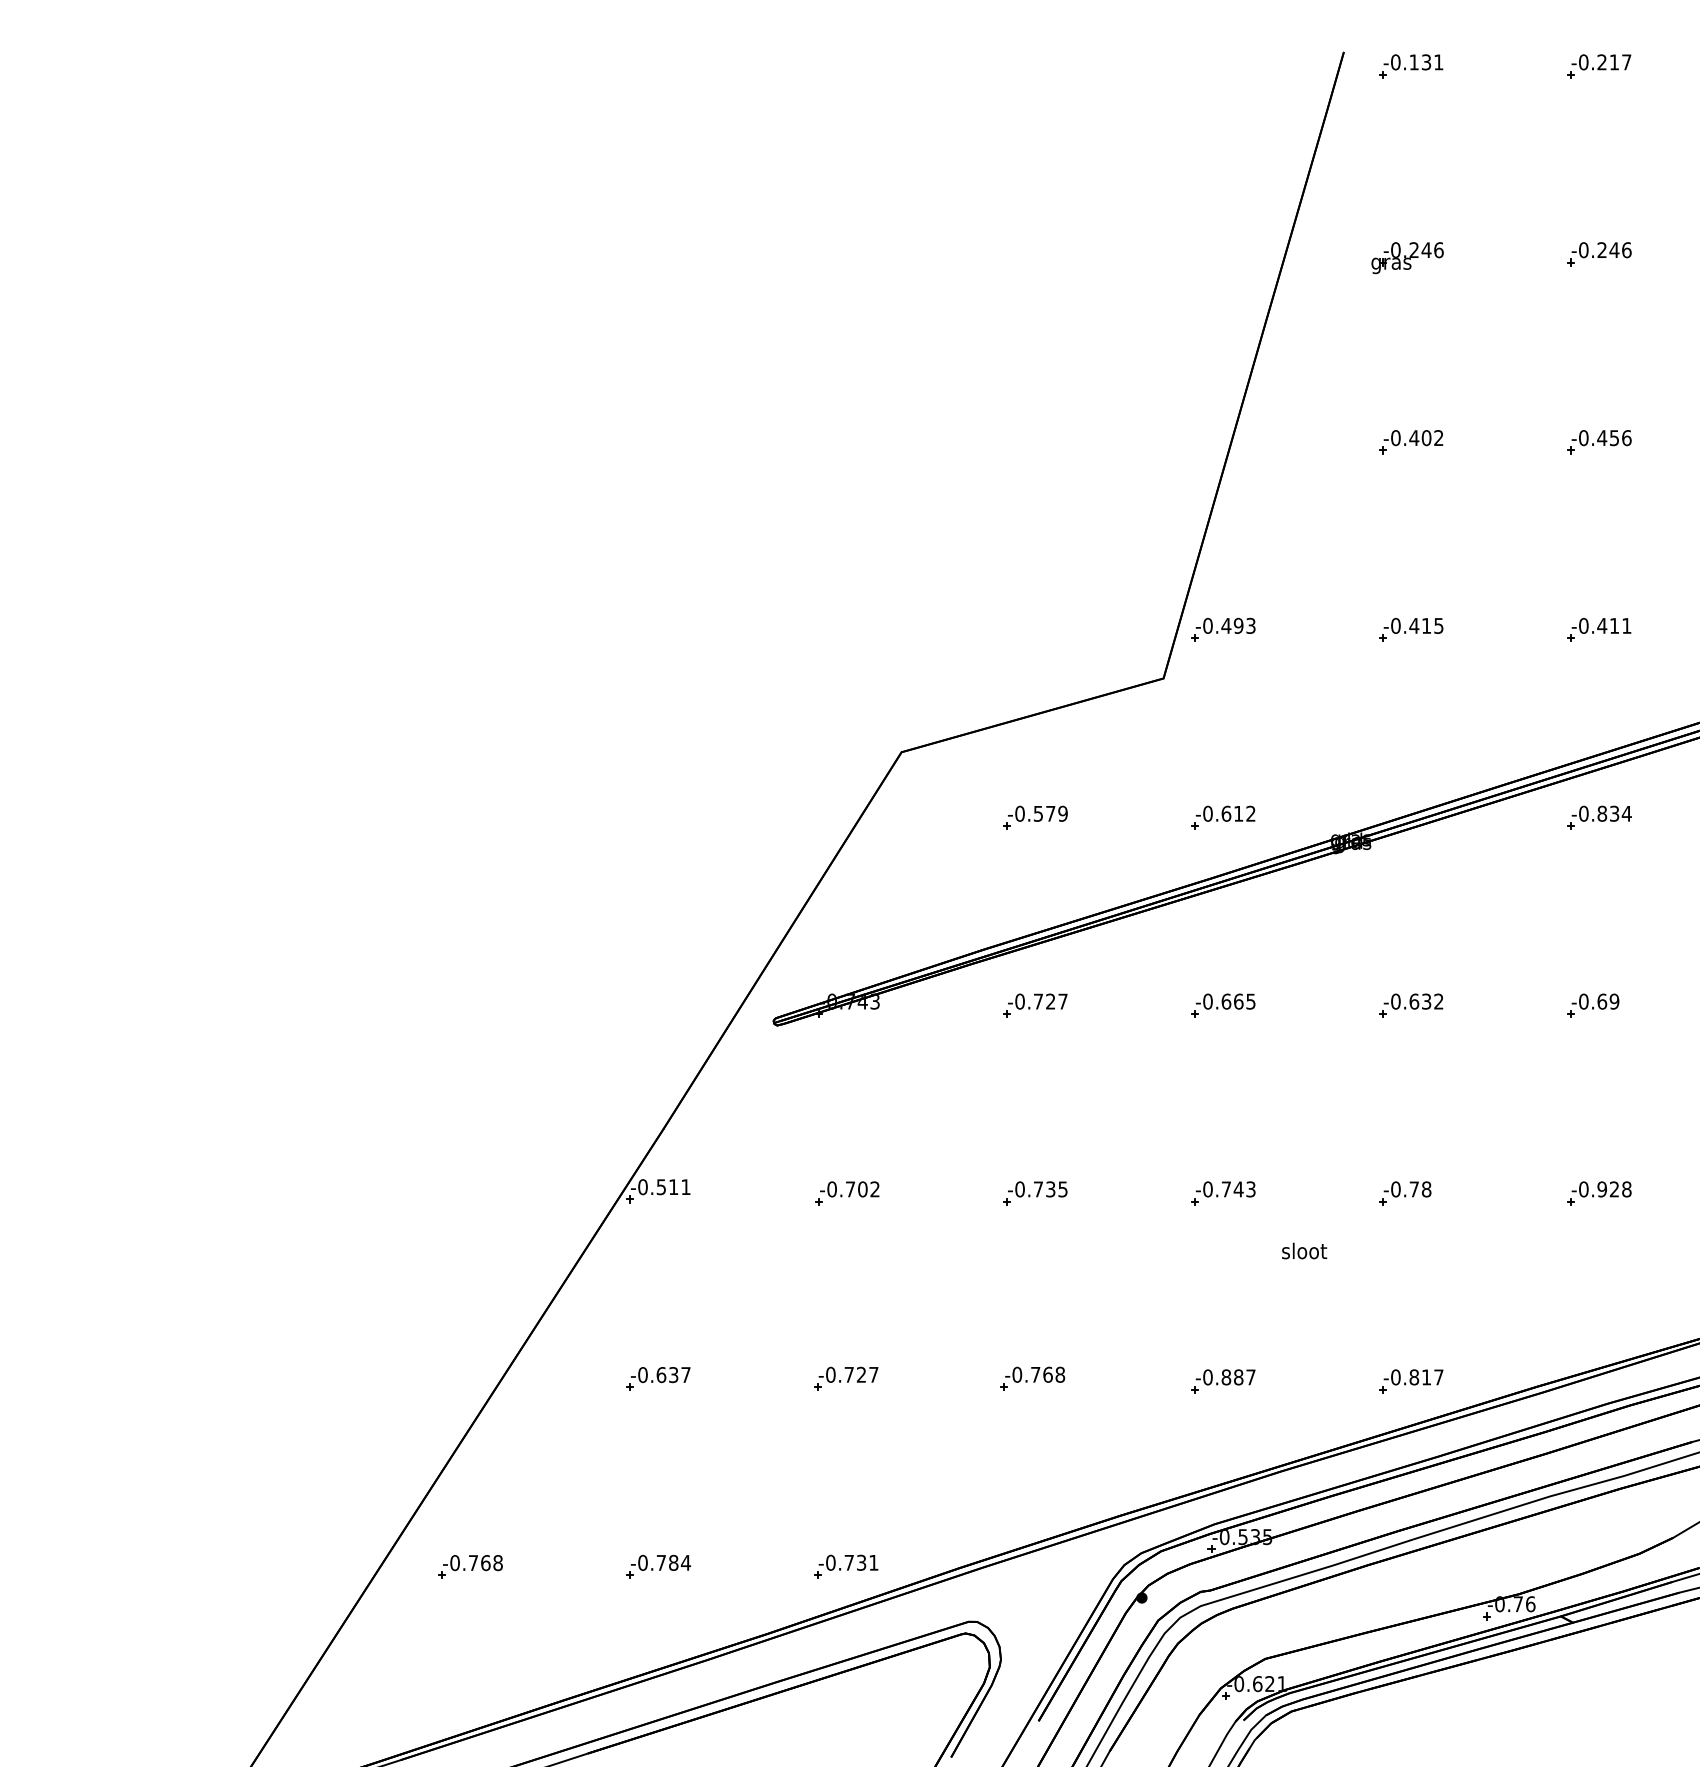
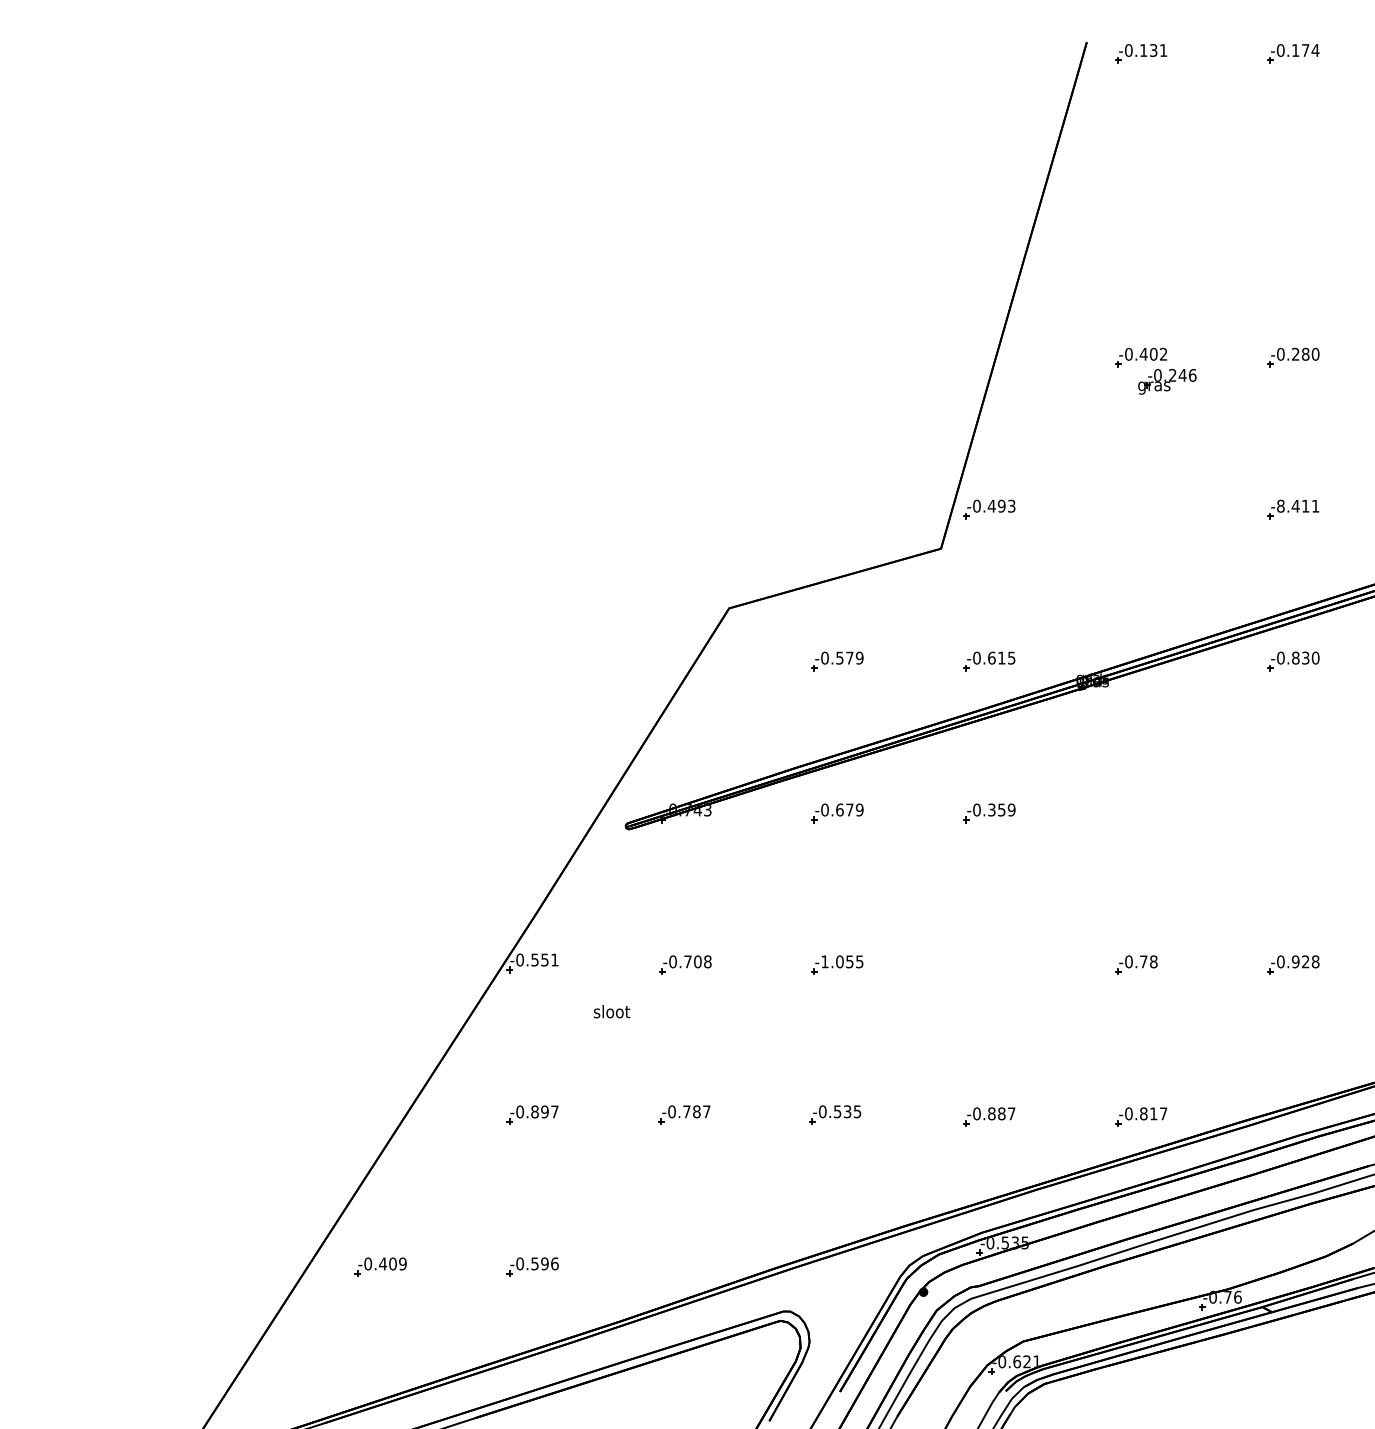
text: (1614, 62) -> (1305, 50), -0.217 -> -0.174
part: (1599, 254) -> (1293, 205), removed
part: (1407, 257) -> (1167, 381), moved
text: (1614, 437) -> (1305, 353), -0.456 -> -0.280
text: (1583, 626) -> (1280, 506), -0.411 -> -8.411
part: (1411, 629) -> (1141, 509), removed
text: (1250, 813) -> (1011, 657), -0.612 -> -0.615
text: (1626, 813) -> (1315, 657), -0.834 -> -0.830
text: (1050, 1000) -> (849, 809), -0.727 -> -0.679
text: (1238, 1000) -> (1001, 809), -0.665 -> -0.359
part: (1411, 1005) -> (1141, 813), removed
part: (1593, 1005) -> (1288, 813), removed
text: (673, 1186) -> (544, 959), -0.511 -> -0.551
text: (874, 1188) -> (707, 961), -0.702 -> -0.708
text: (1035, 1188) -> (837, 961), -0.735 -> -1.055
part: (1223, 1192) -> (989, 964), removed
text: (1303, 1250) -> (611, 1011), moved
text: (666, 1374) -> (539, 1111), -0.637 -> -0.897
text: (861, 1374) -> (696, 1111), -0.727 -> -0.787
text: (1047, 1374) -> (847, 1111), -0.768 -> -0.535
text: (485, 1562) -> (392, 1263), -0.768 -> -0.409
text: (673, 1562) -> (544, 1263), -0.784 -> -0.596
part: (846, 1566) -> (684, 1266), removed

